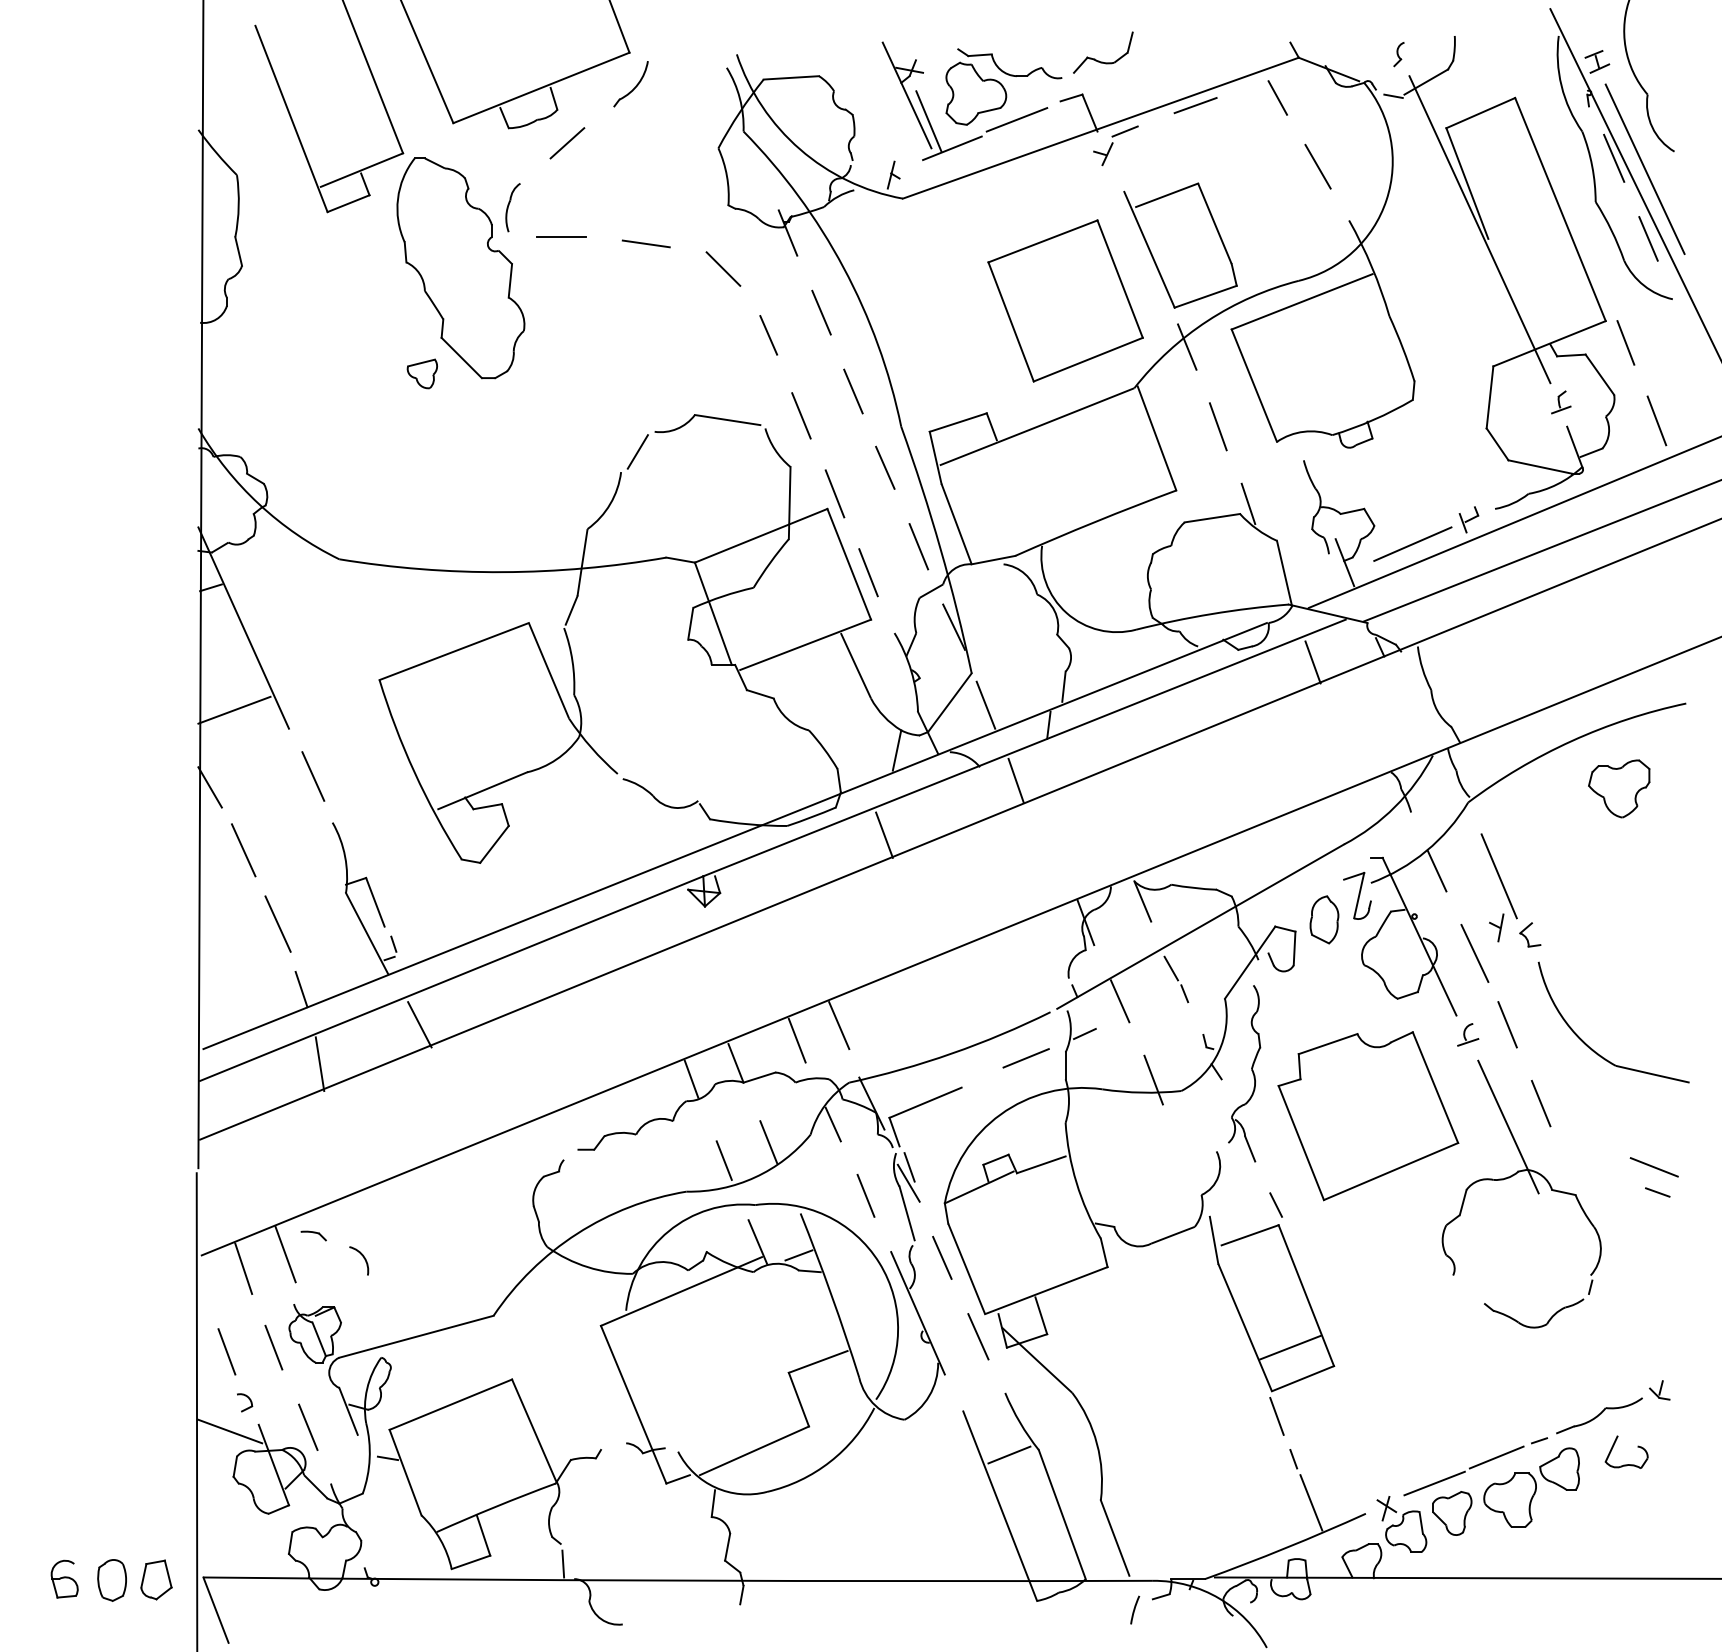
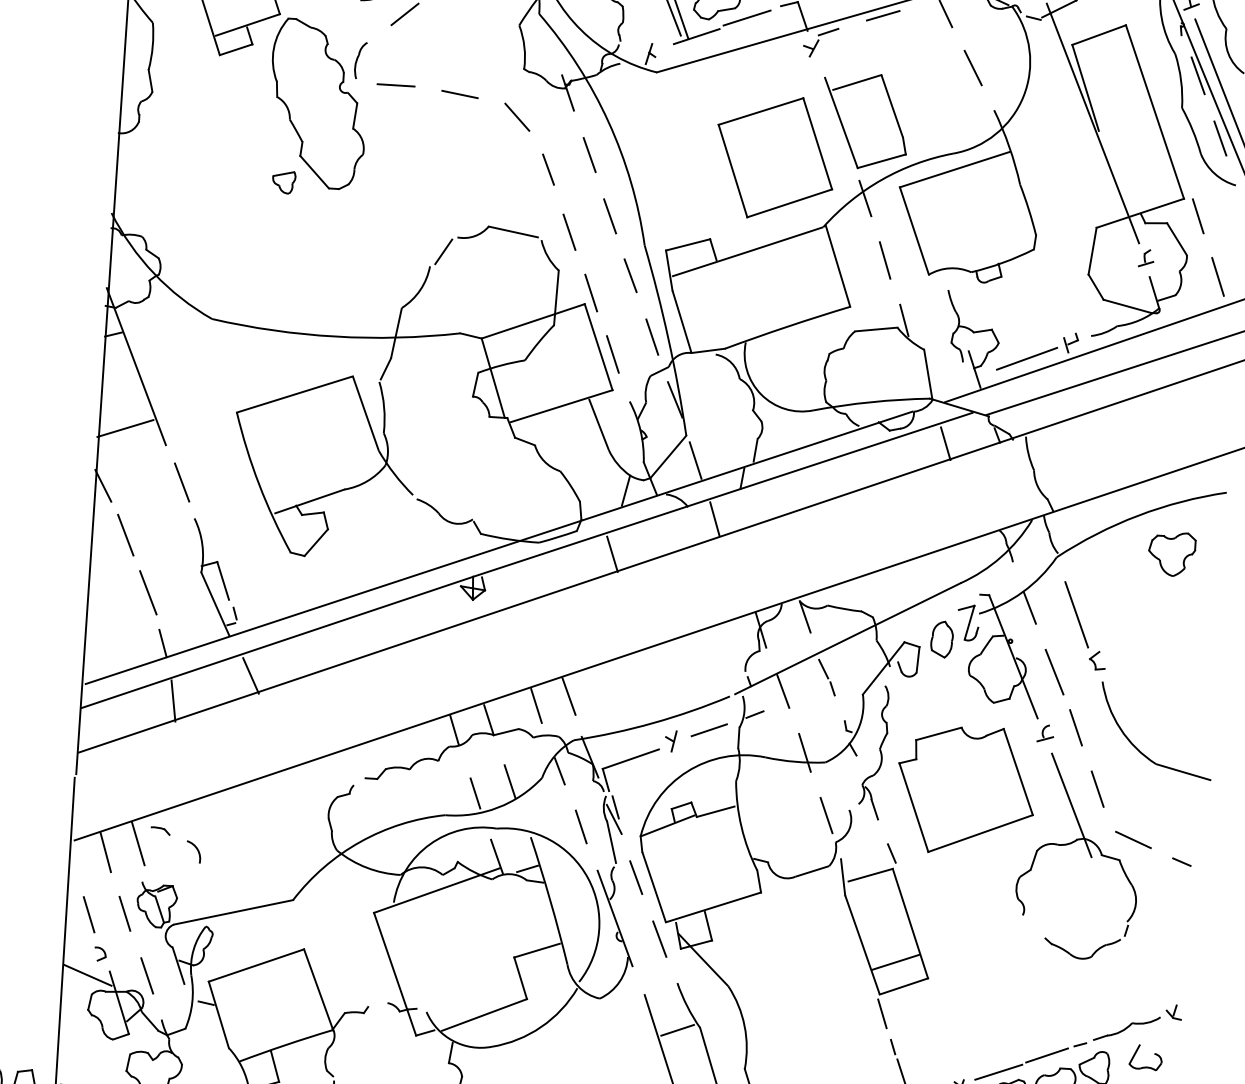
part: (1496, 927) -> (670, 740), moved
line: (1187, 1160) -> (826, 815), added
line: (1653, 1167) -> (1132, 840), moved

